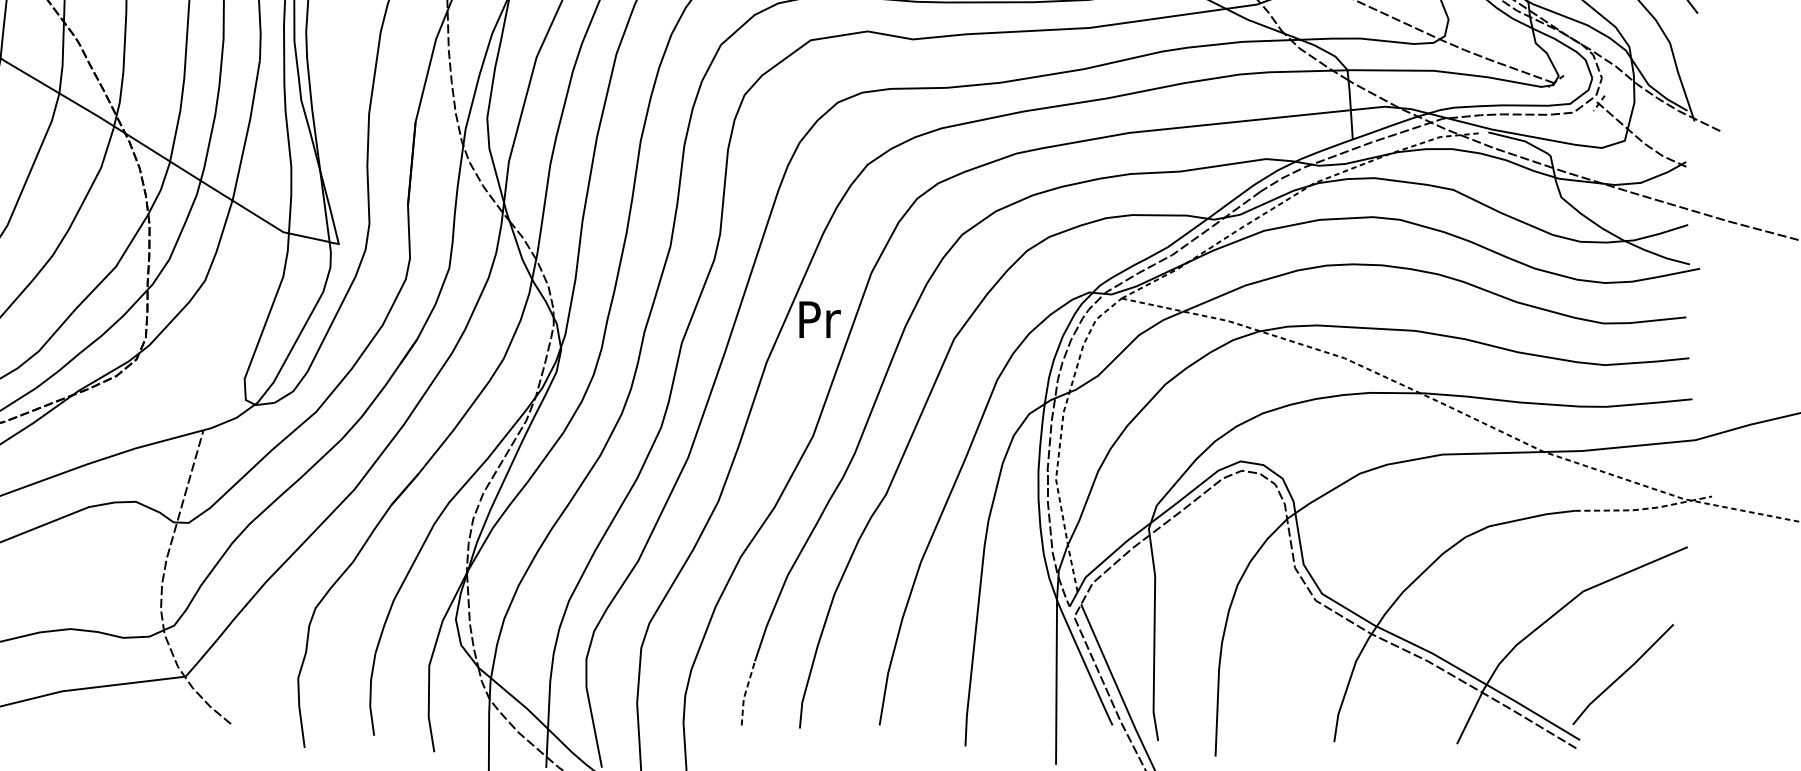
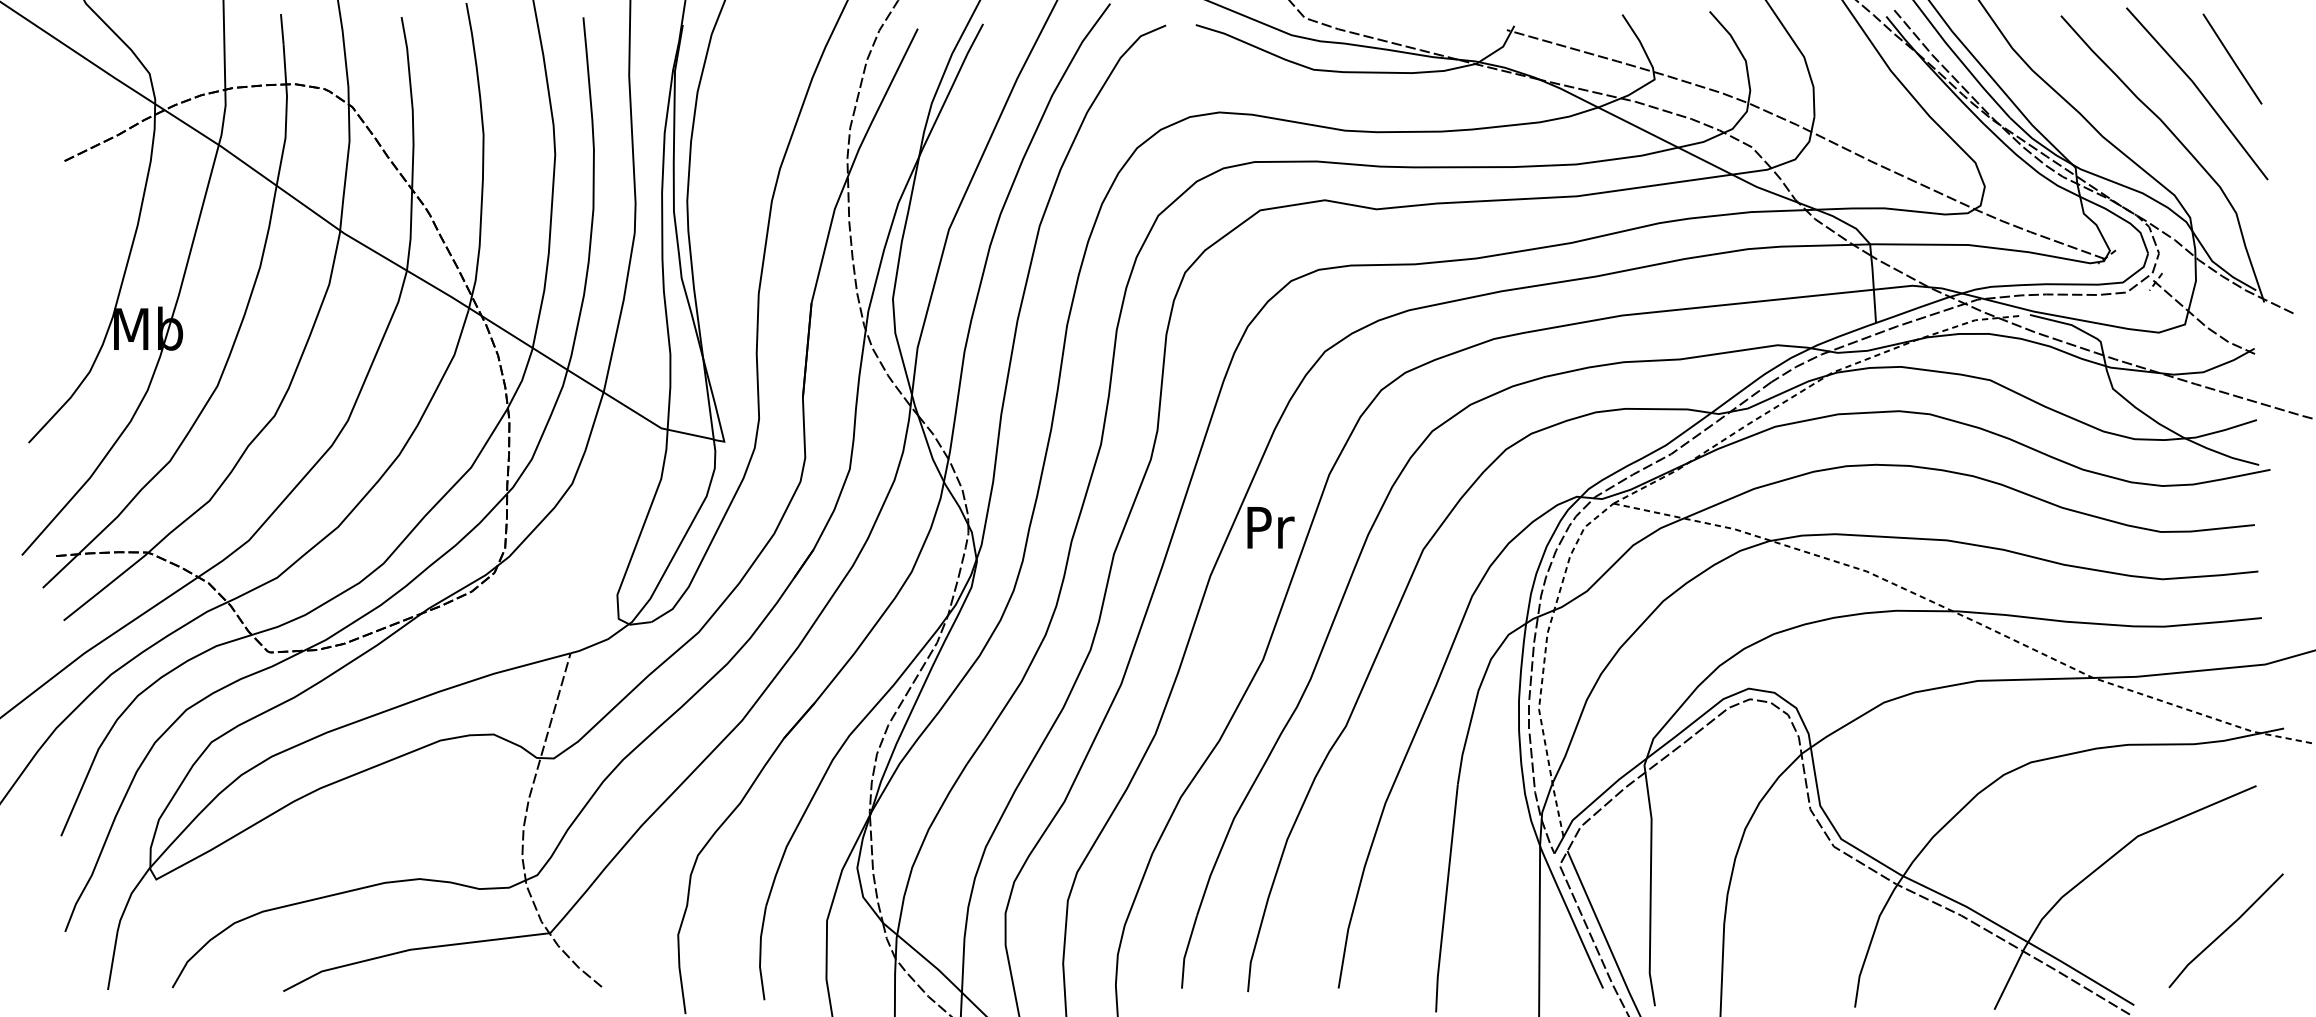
line: (1643, 508) -> (2206, 742), dashed -> solid
line: (1622, 674) -> (2225, 930), moved
line: (745, 692) -> (1186, 951), dashed -> solid

